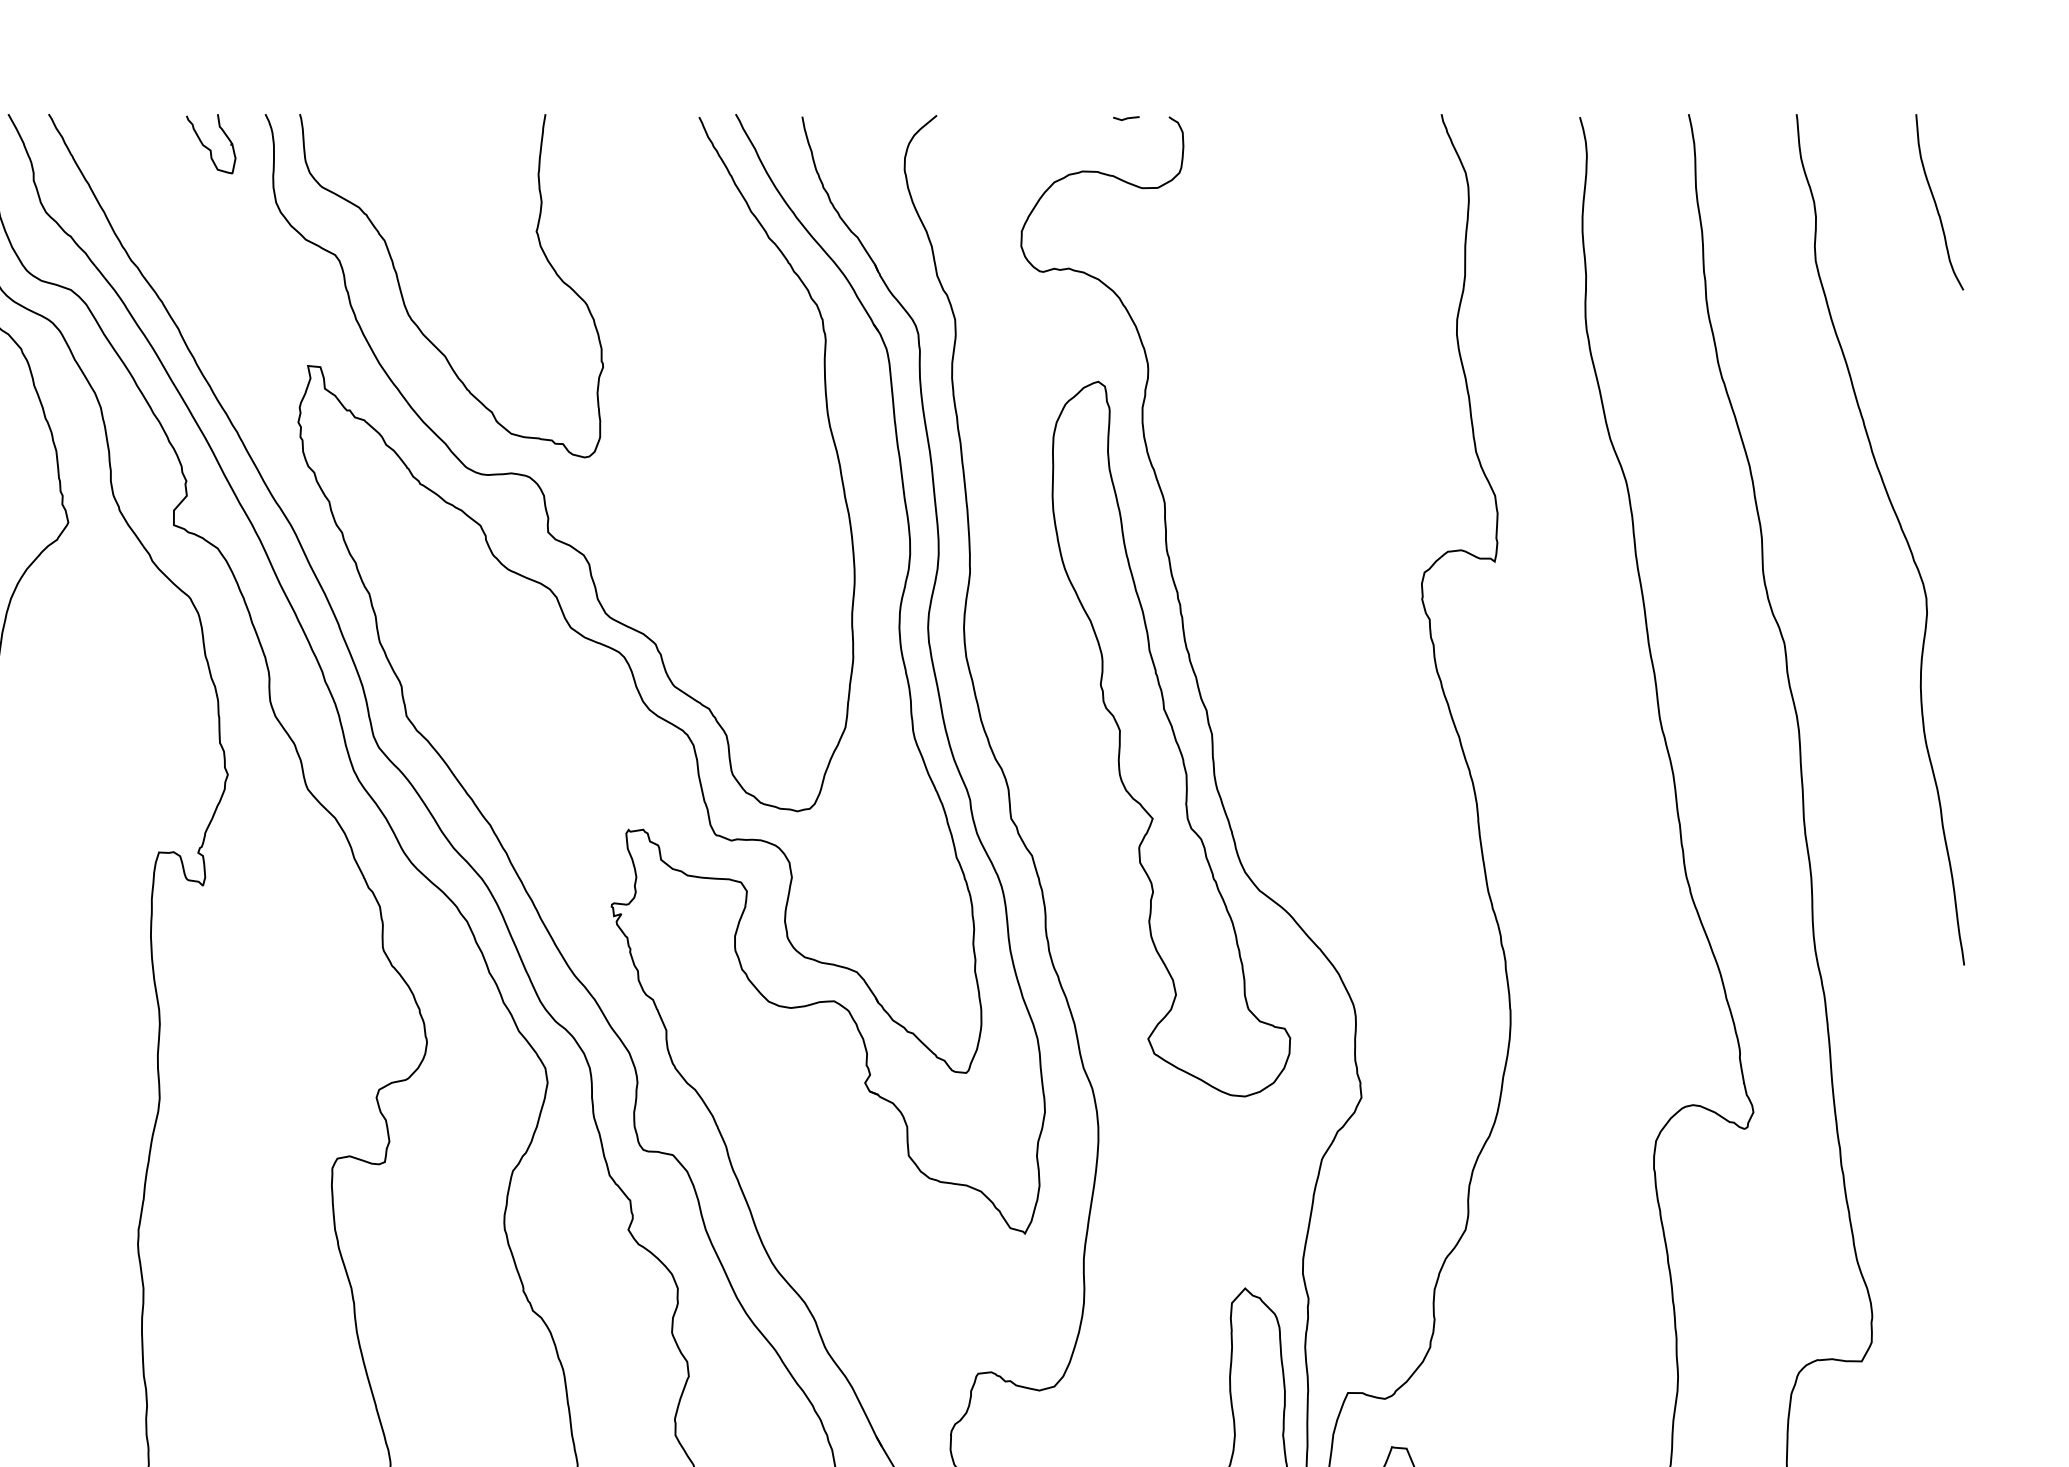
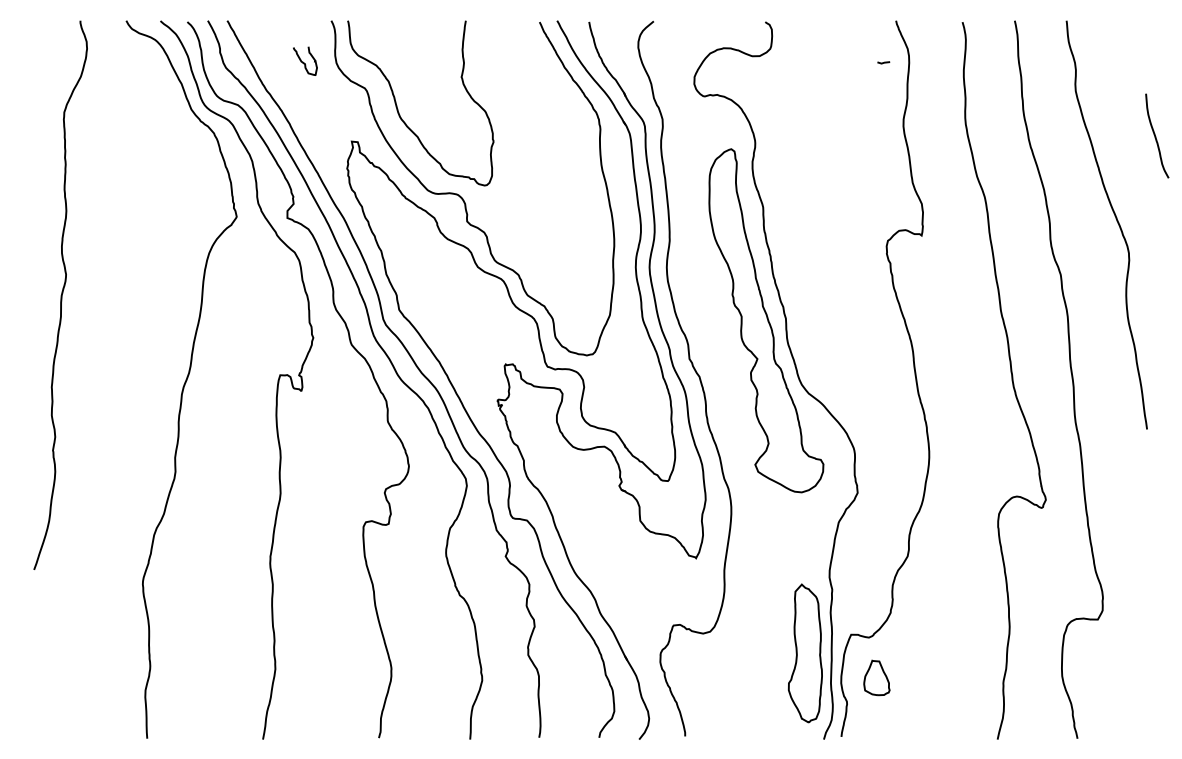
line: (1125, 117) -> (883, 62), moved
curve: (207, 144) -> (303, 61), moved
curve: (1937, 203) -> (1156, 136), moved

